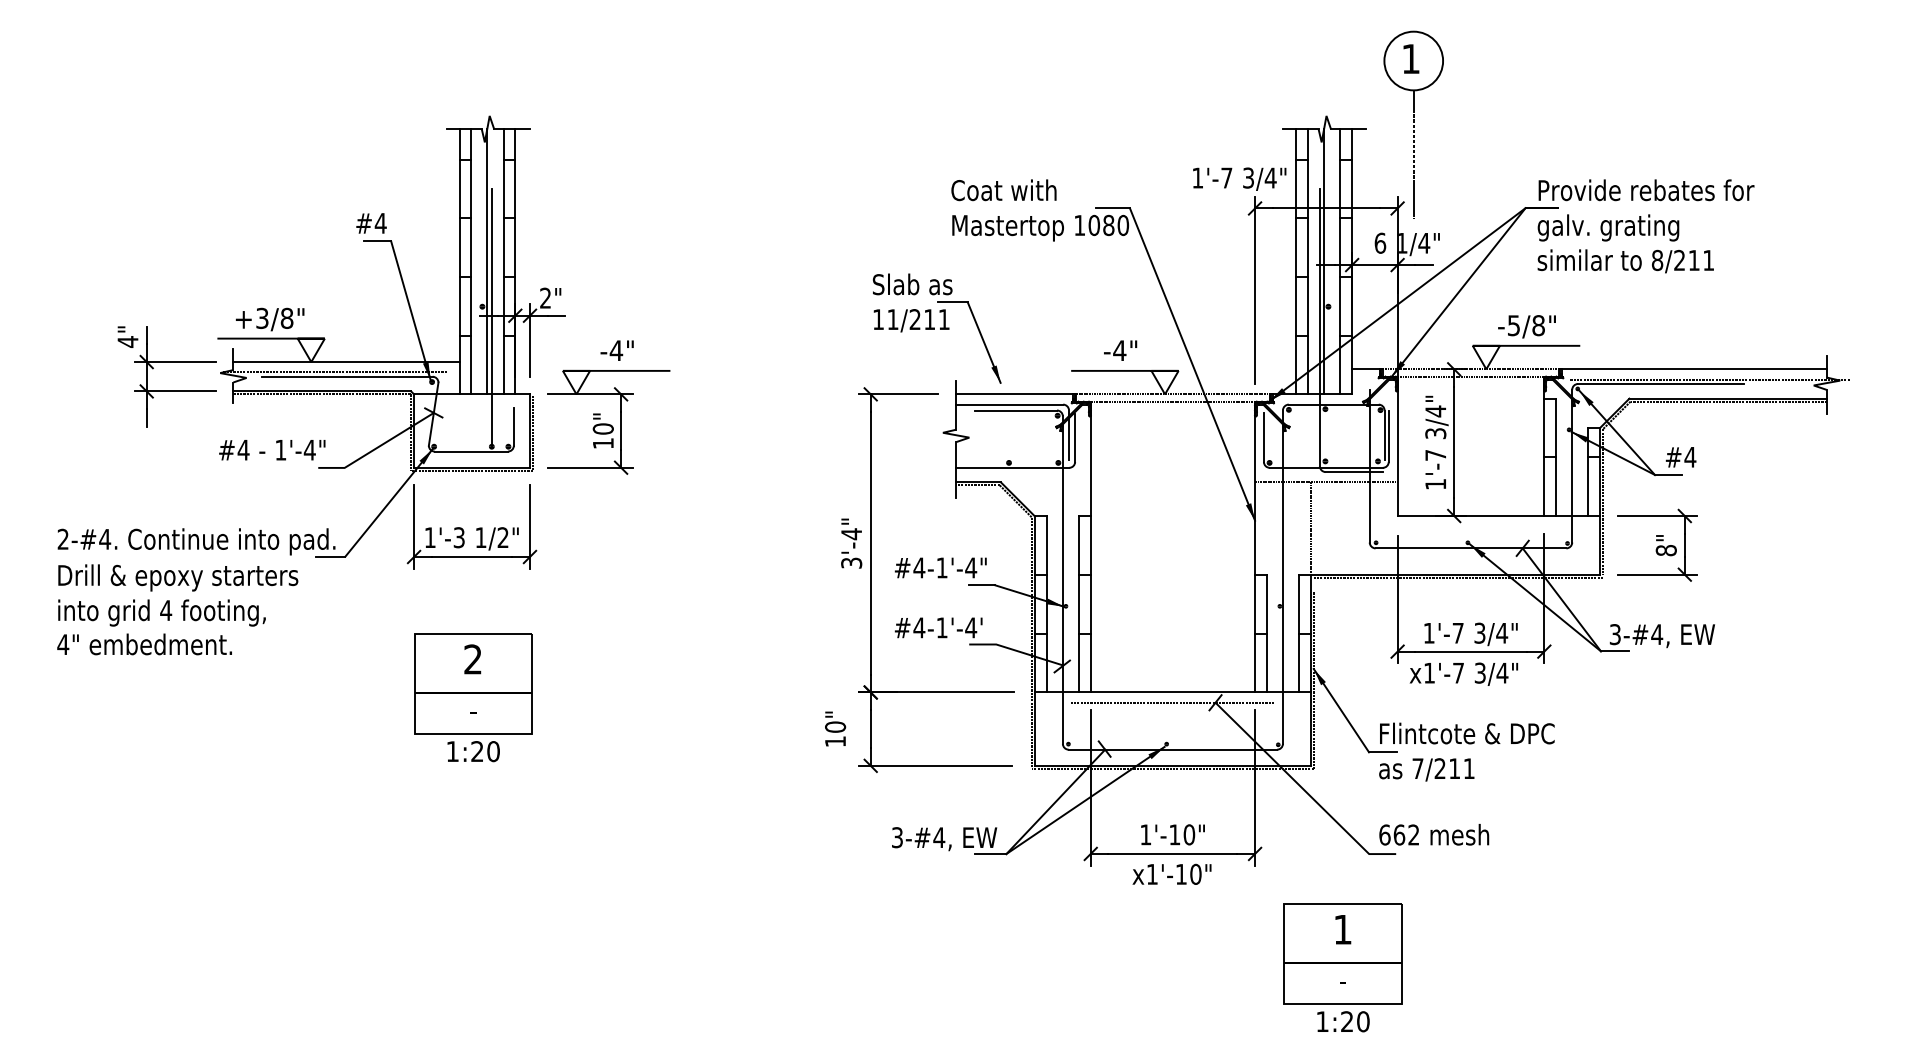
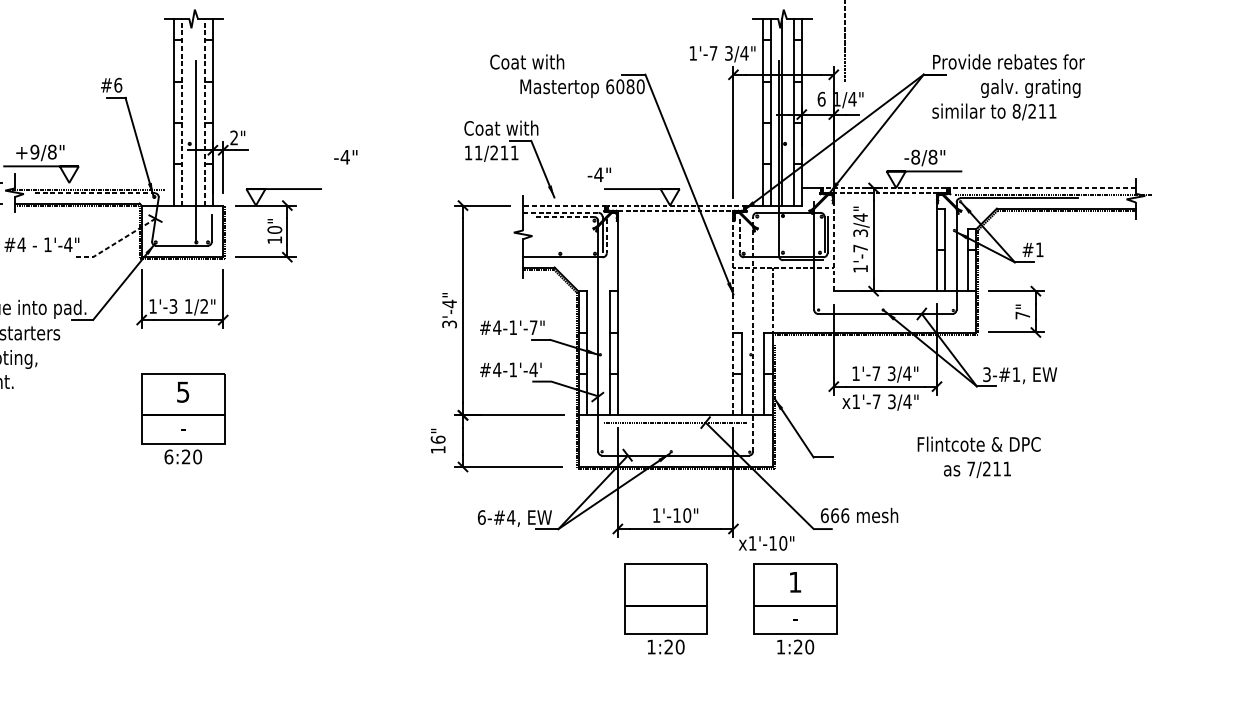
text: (1003, 190) -> (526, 62), moved
text: (380, 222) -> (118, 84), #4 -> #6
text: (1079, 225) -> (609, 86), 1080 -> 6080
text: (1608, 227) -> (1030, 88), moved
line: (471, 261) -> (182, 112), solid -> dashed
line: (487, 261) -> (193, 112), removed
line: (503, 261) -> (204, 112), solid -> dashed
text: (924, 284) -> (500, 128), Slab as -> Coat with
text: (262, 318) -> (34, 152), +3/8" -> +9/8"
text: (1513, 325) -> (915, 157), -5/8" -> -8/8"
text: (616, 350) -> (345, 157), moved
text: (1120, 350) -> (599, 174), moved
line: (346, 362) -> (94, 183), removed
line: (1692, 369) -> (1041, 188), solid -> dashed
line: (348, 376) -> (95, 193), solid -> dashed
line: (1014, 394) -> (564, 205), solid -> dashed
line: (1009, 404) -> (560, 212), solid -> dashed
line: (1016, 410) -> (565, 216), solid -> dashed
line: (1075, 438) -> (607, 236), solid -> dashed
line: (1263, 438) -> (739, 236), solid -> dashed
line: (1397, 446) -> (833, 242), solid -> dashed
line: (376, 448) -> (115, 243), solid -> dashed
text: (1690, 457) -> (1039, 250), #4 -> #1
line: (1255, 546) -> (733, 312), solid -> dashed
text: (1665, 550) -> (1022, 315), 8" -> 7"
text: (971, 567) -> (533, 327), #4-1'-4" -> #4-1'-7"
line: (1282, 577) -> (752, 334), solid -> dashed
text: (1657, 634) -> (1016, 374), 3-#4, -> 3-#1,
text: (472, 659) -> (182, 392), 2 -> 5
text: (835, 726) -> (438, 439), 10" -> 16"
text: (1467, 733) -> (979, 444), moved
text: (452, 751) -> (168, 456), 1:20 -> 6:20
text: (1426, 769) -> (977, 469), moved
text: (1413, 834) -> (844, 515), 662 -> 666
text: (897, 837) -> (481, 517), 3-#4, -> 6-#4,
text: (1171, 873) -> (766, 542), moved
part: (1158, 967) -> (665, 608), added

